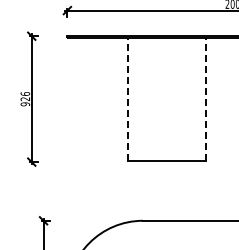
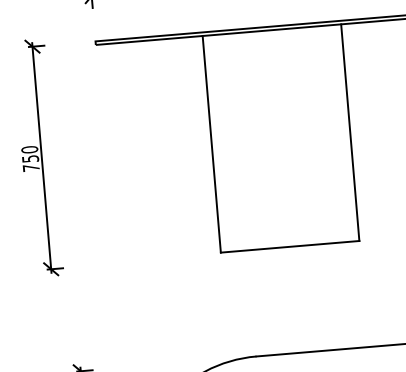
text: (25, 99) -> (30, 159), 926 -> 750
line: (127, 99) -> (211, 144), dashed -> solid
line: (206, 99) -> (350, 132), dashed -> solid

